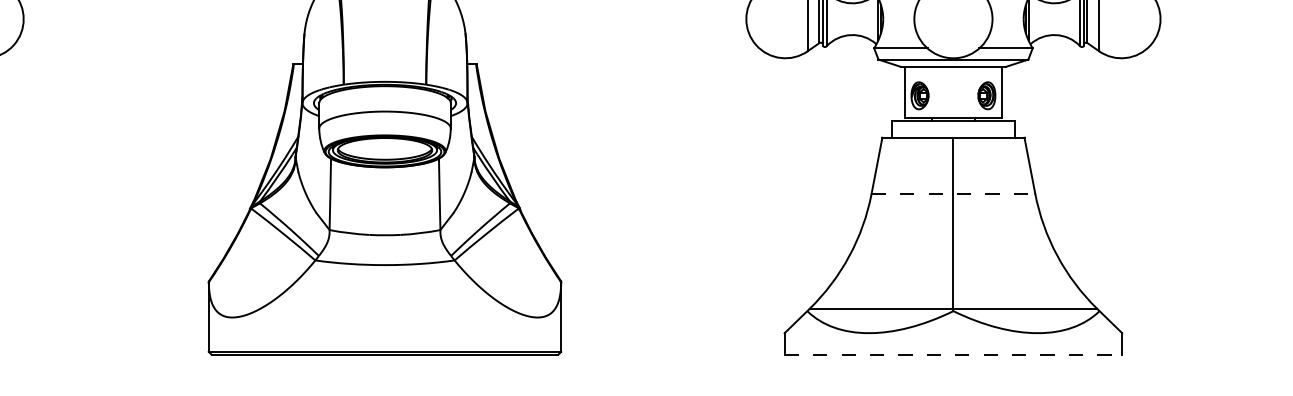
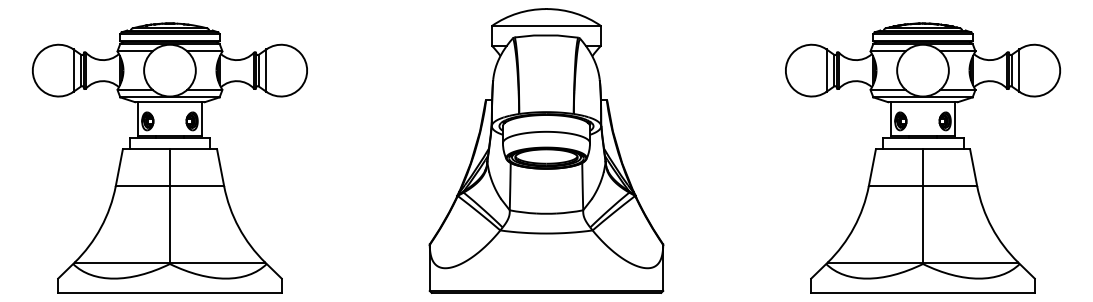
line: (954, 194) -> (923, 186), dashed -> solid
line: (954, 354) -> (923, 292), dashed -> solid

